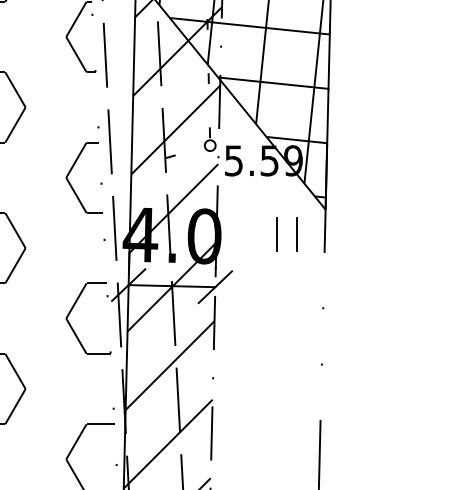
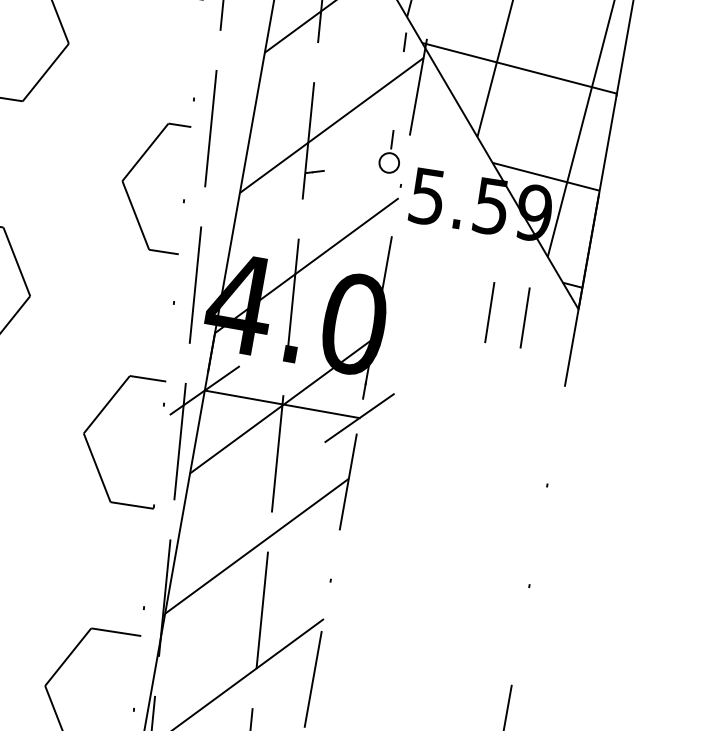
part: (277, 234) -> (489, 311), moved

